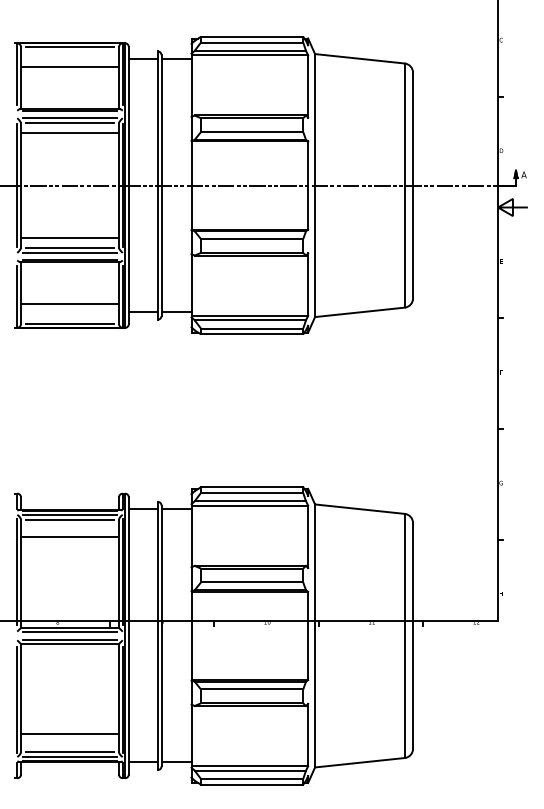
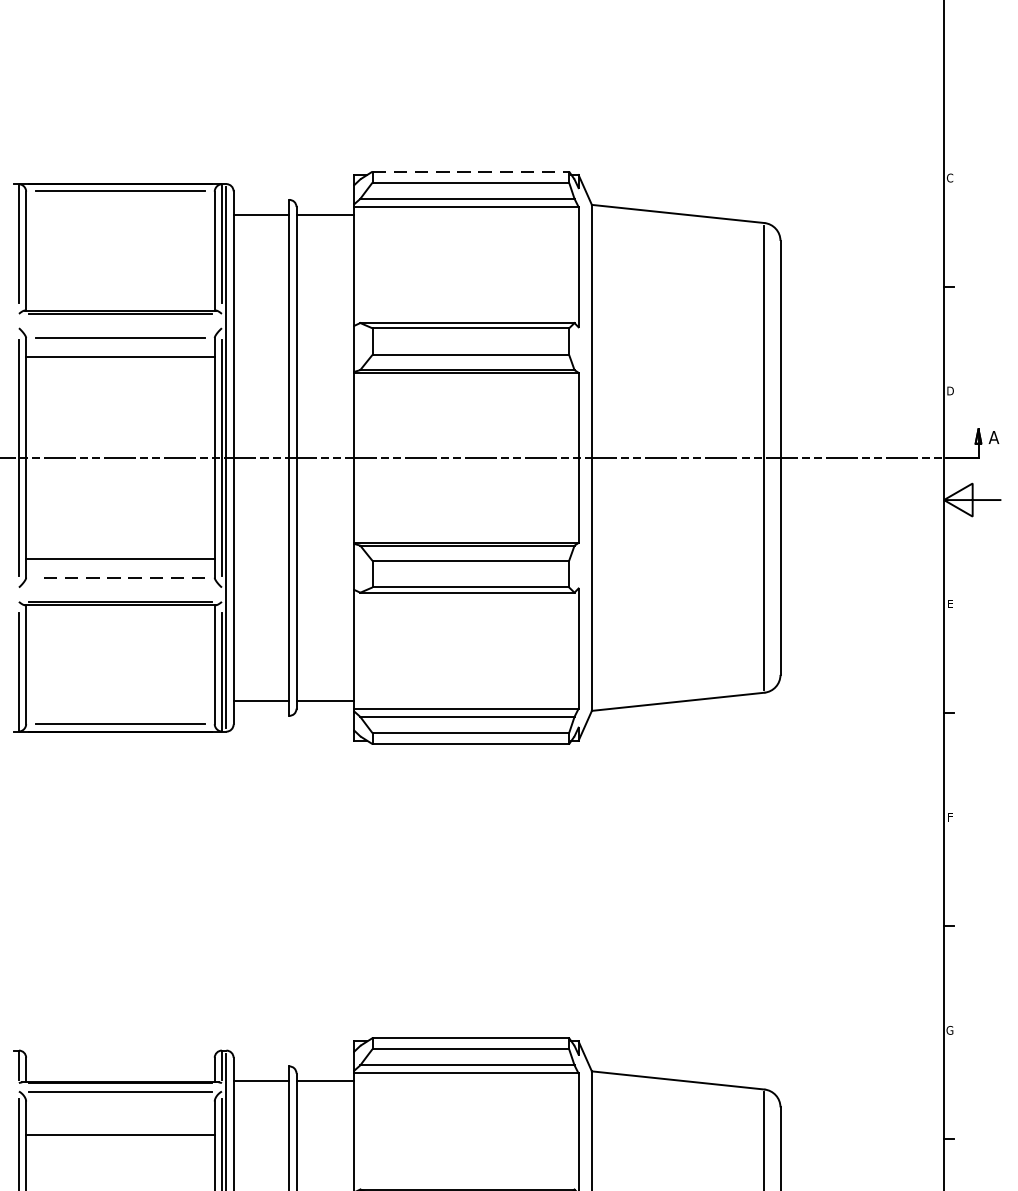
line: (252, 36) -> (471, 171), solid -> dashed
line: (70, 67) -> (121, 230), removed
line: (69, 118) -> (119, 328), removed
line: (69, 247) -> (119, 577), solid -> dashed
line: (69, 252) -> (119, 586), removed
line: (70, 303) -> (121, 684), removed
line: (69, 519) -> (119, 1100), removed

